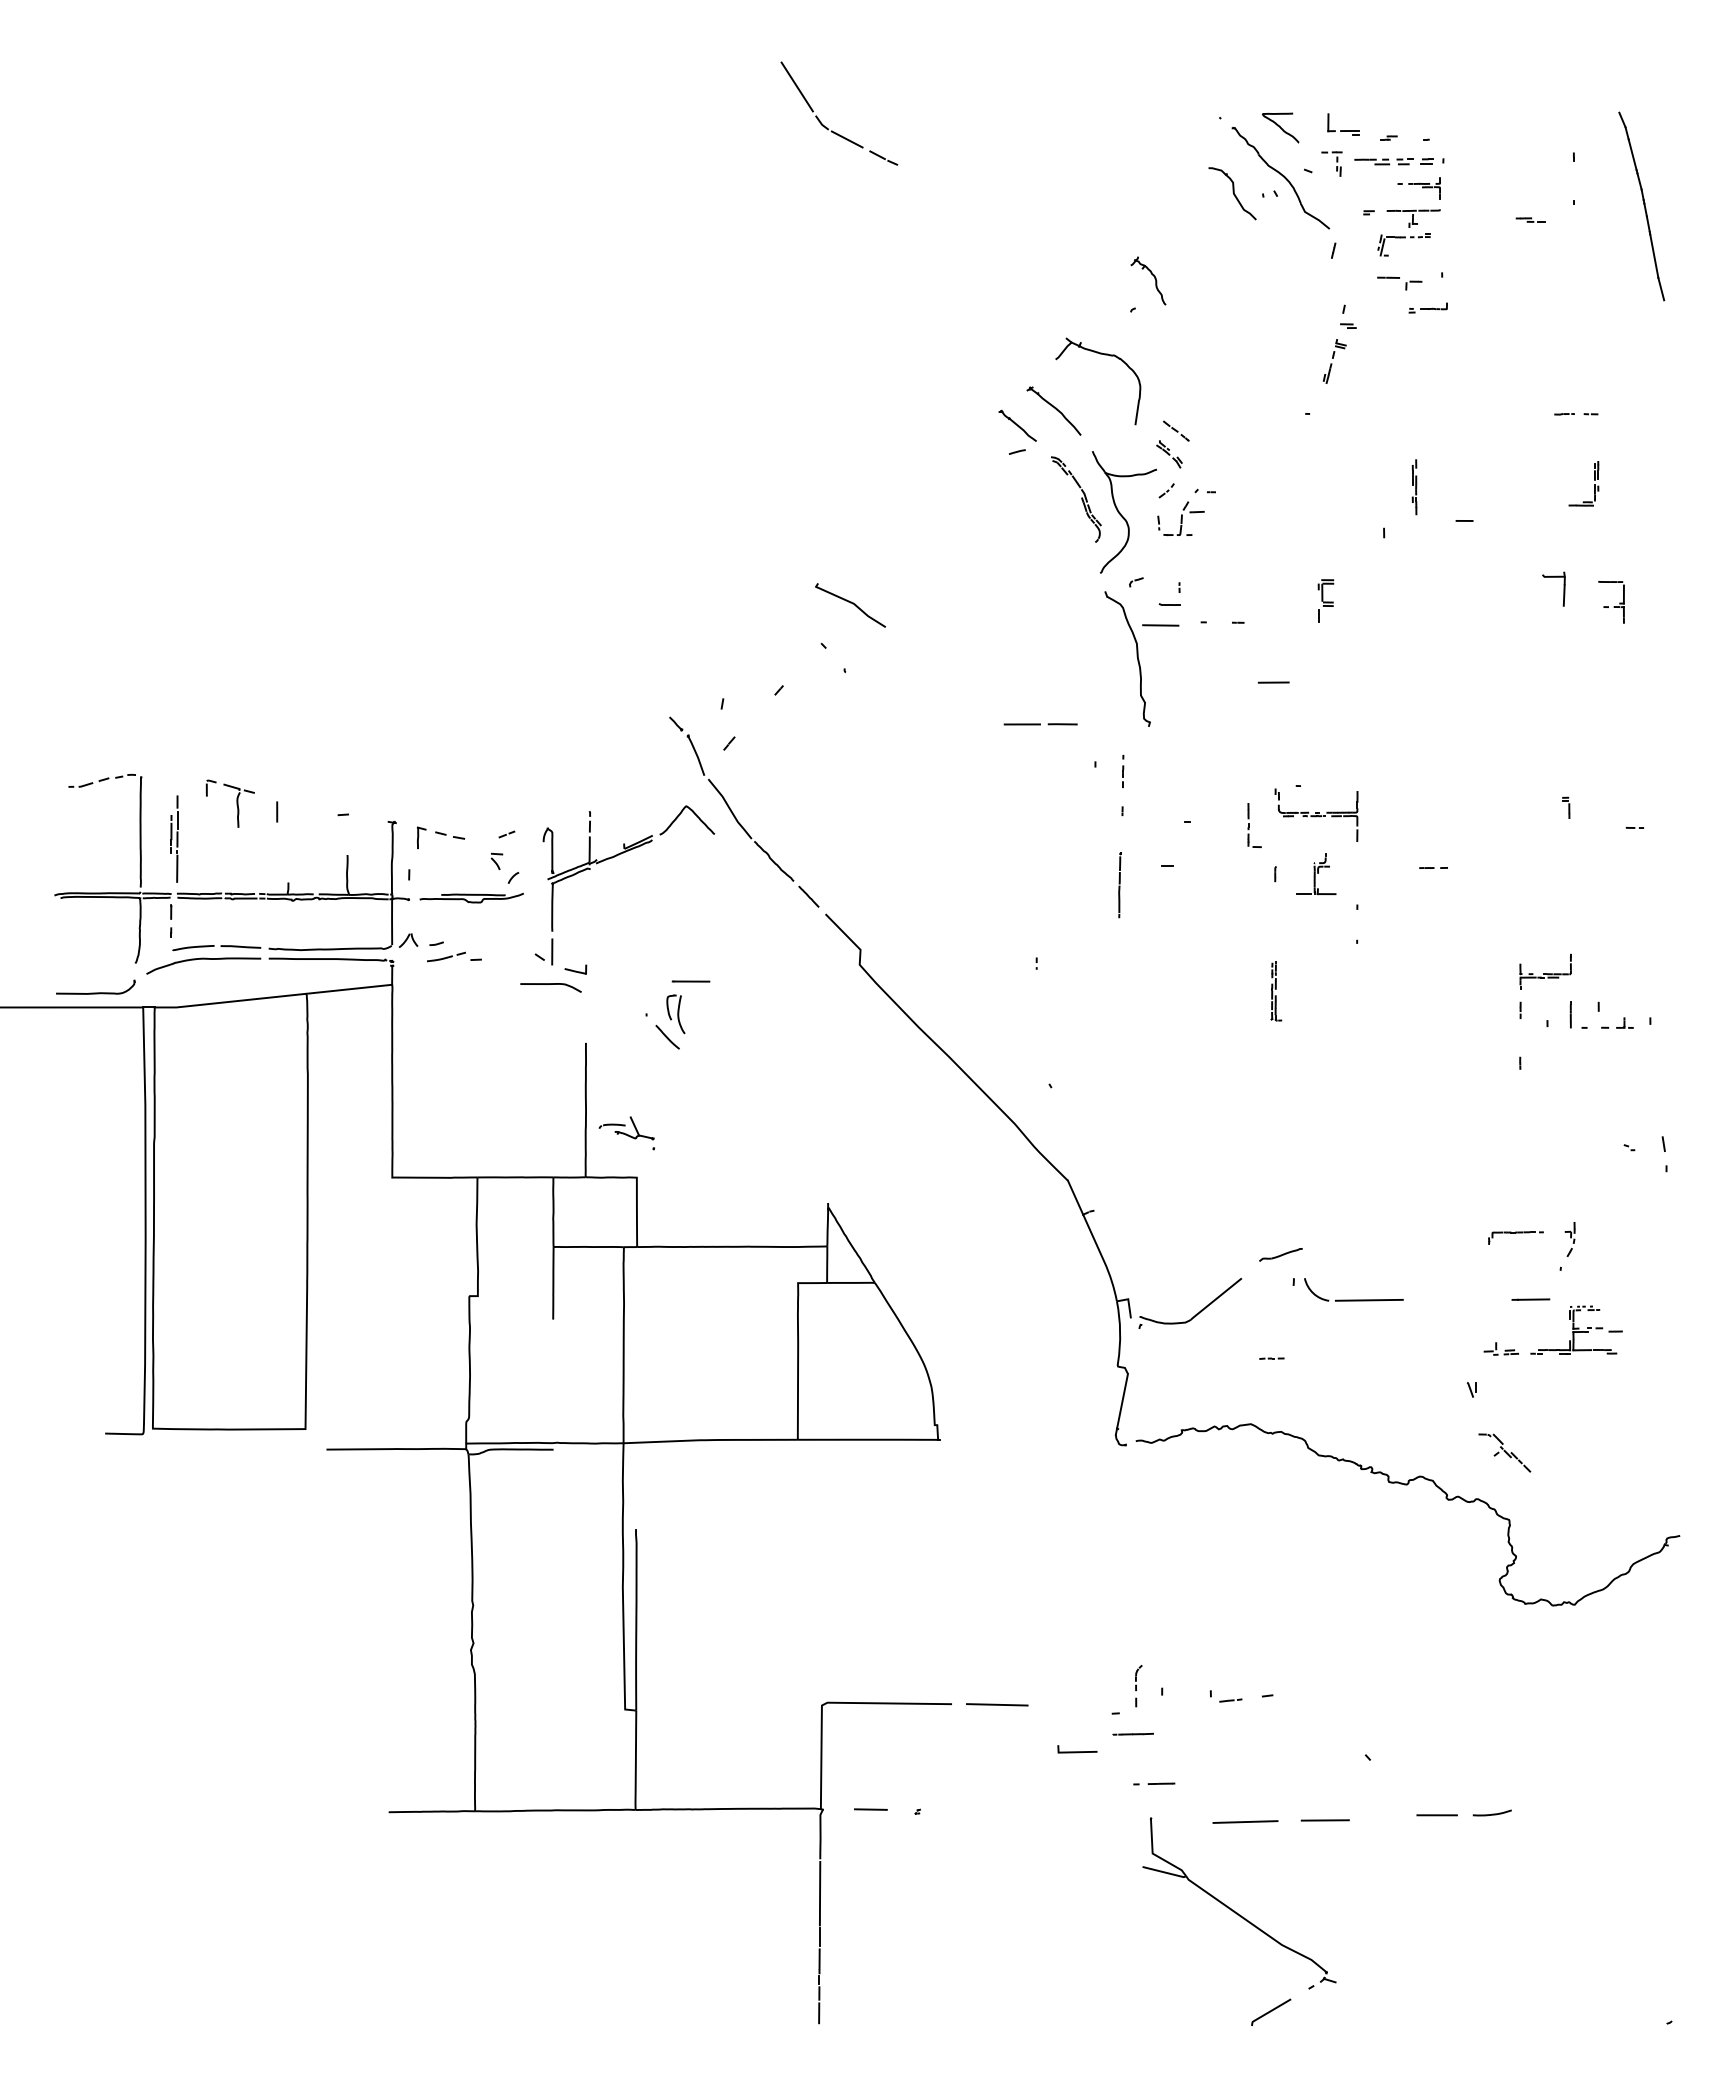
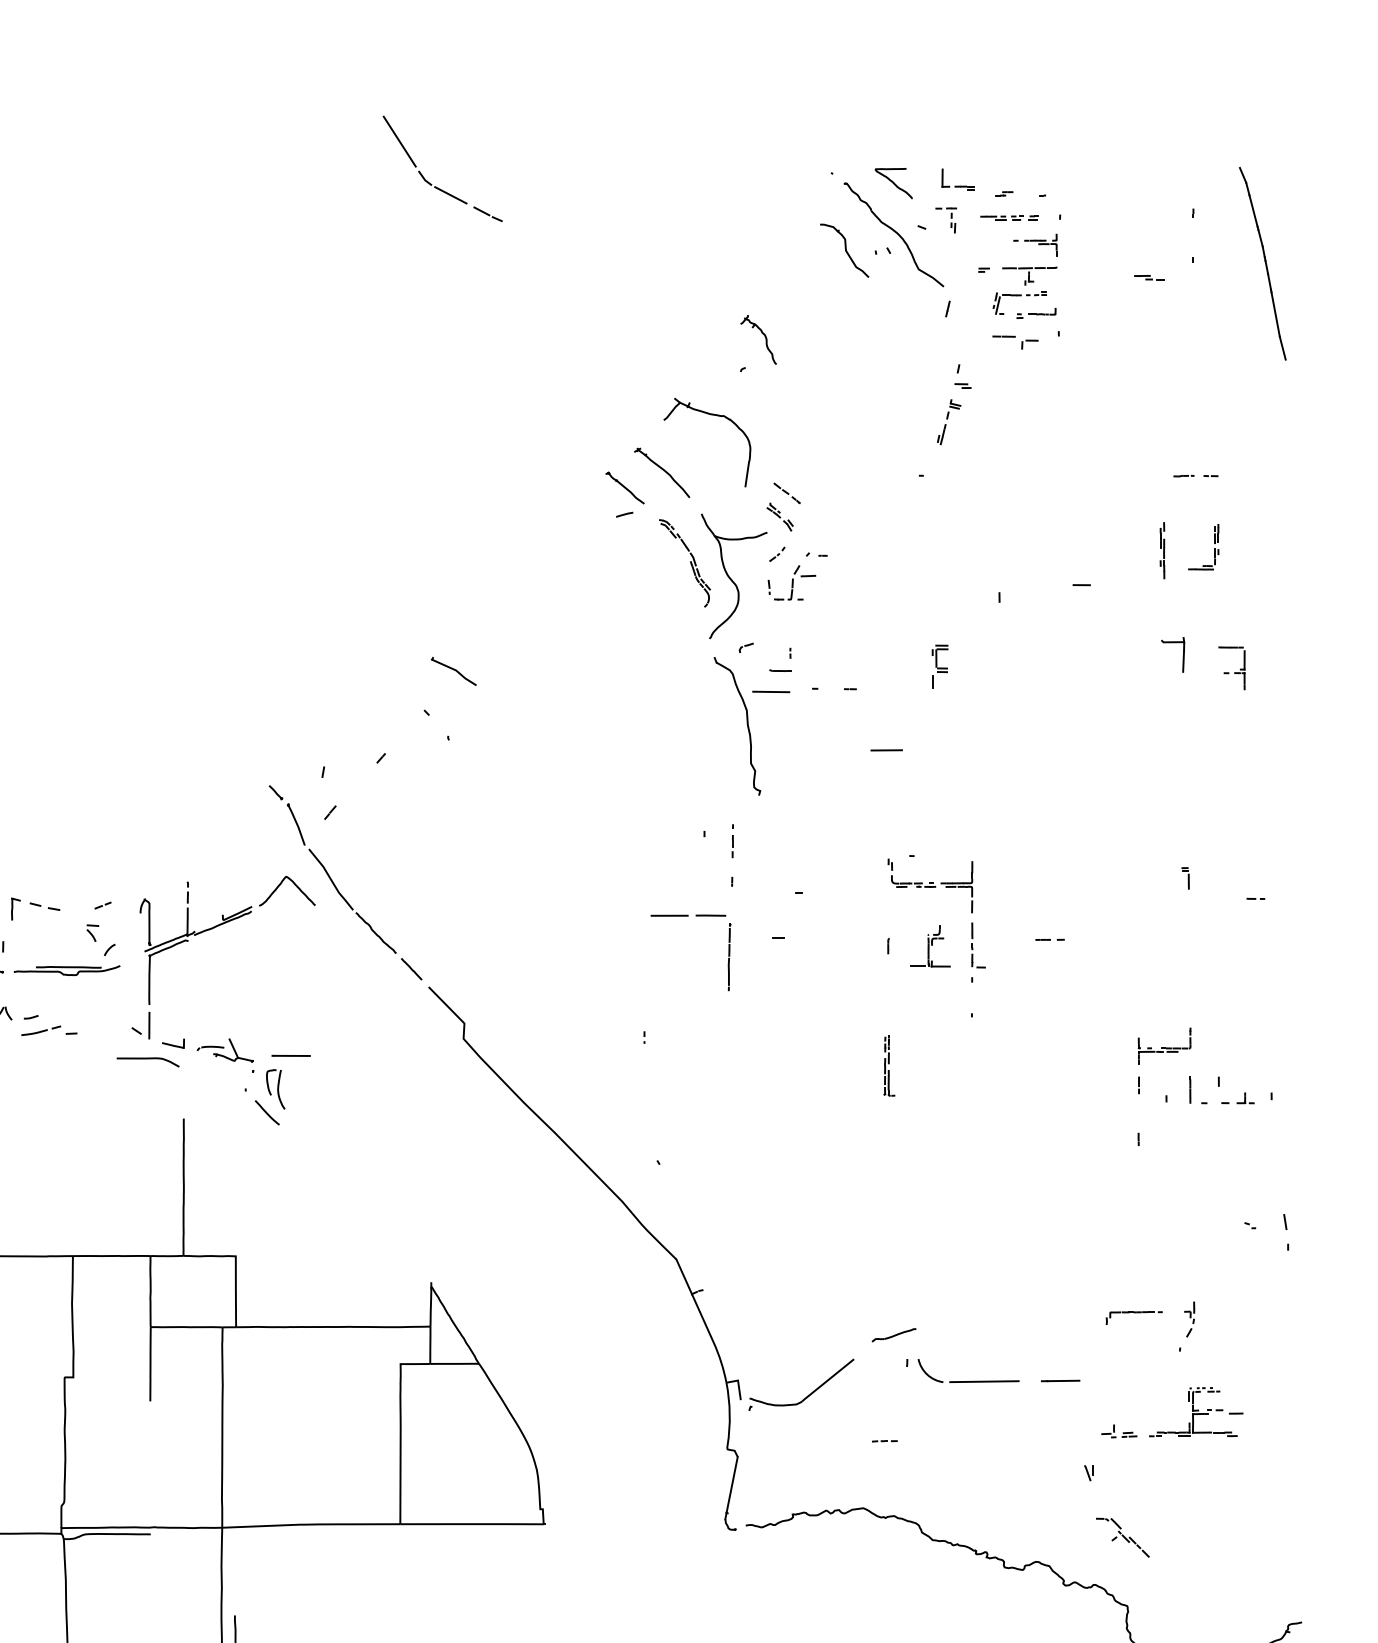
part: (1393, 161) -> (1009, 217), size x0.71
part: (1427, 307) -> (1035, 312), moved
part: (1414, 487) -> (1162, 550), moved
part: (849, 605) -> (453, 671), size x0.62
line: (1040, 724) -> (688, 915), moved
part: (1254, 825) -> (978, 945), moved
part: (626, 1133) -> (225, 1055), moved
line: (1530, 1299) -> (1060, 1380), moved

